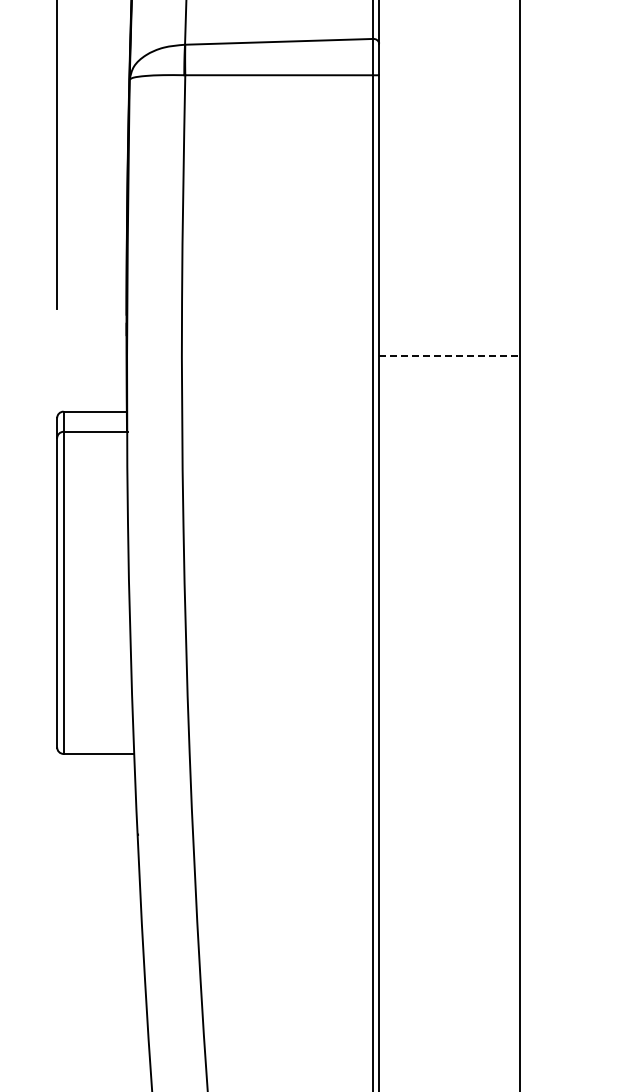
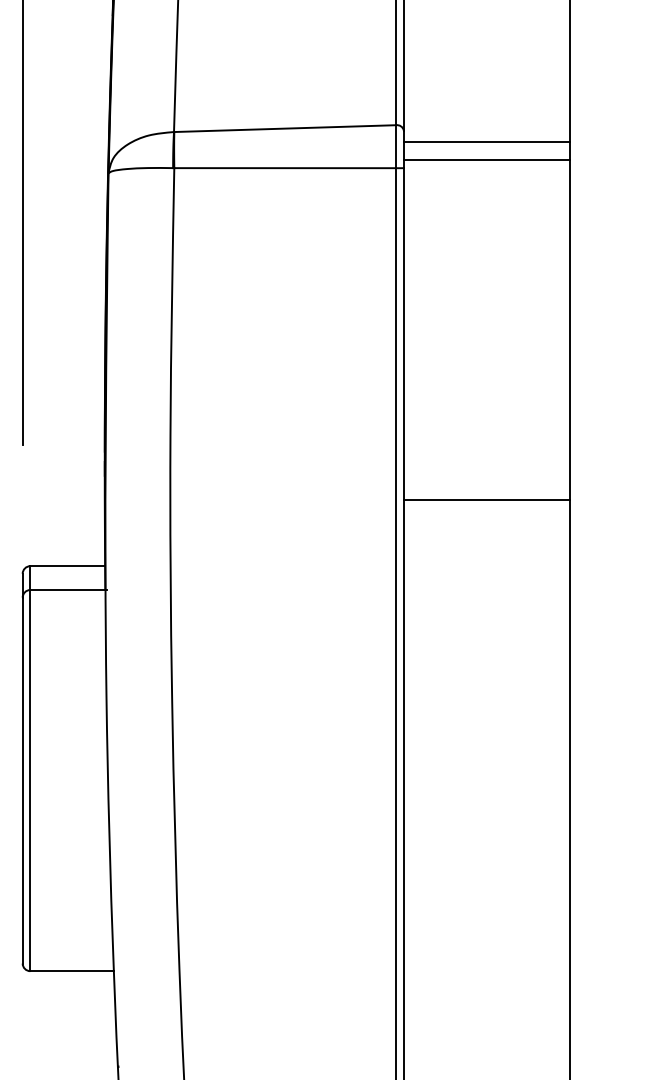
line: (449, 53) -> (486, 142), added
line: (449, 68) -> (486, 160), added
line: (450, 355) -> (488, 499), dashed -> solid

